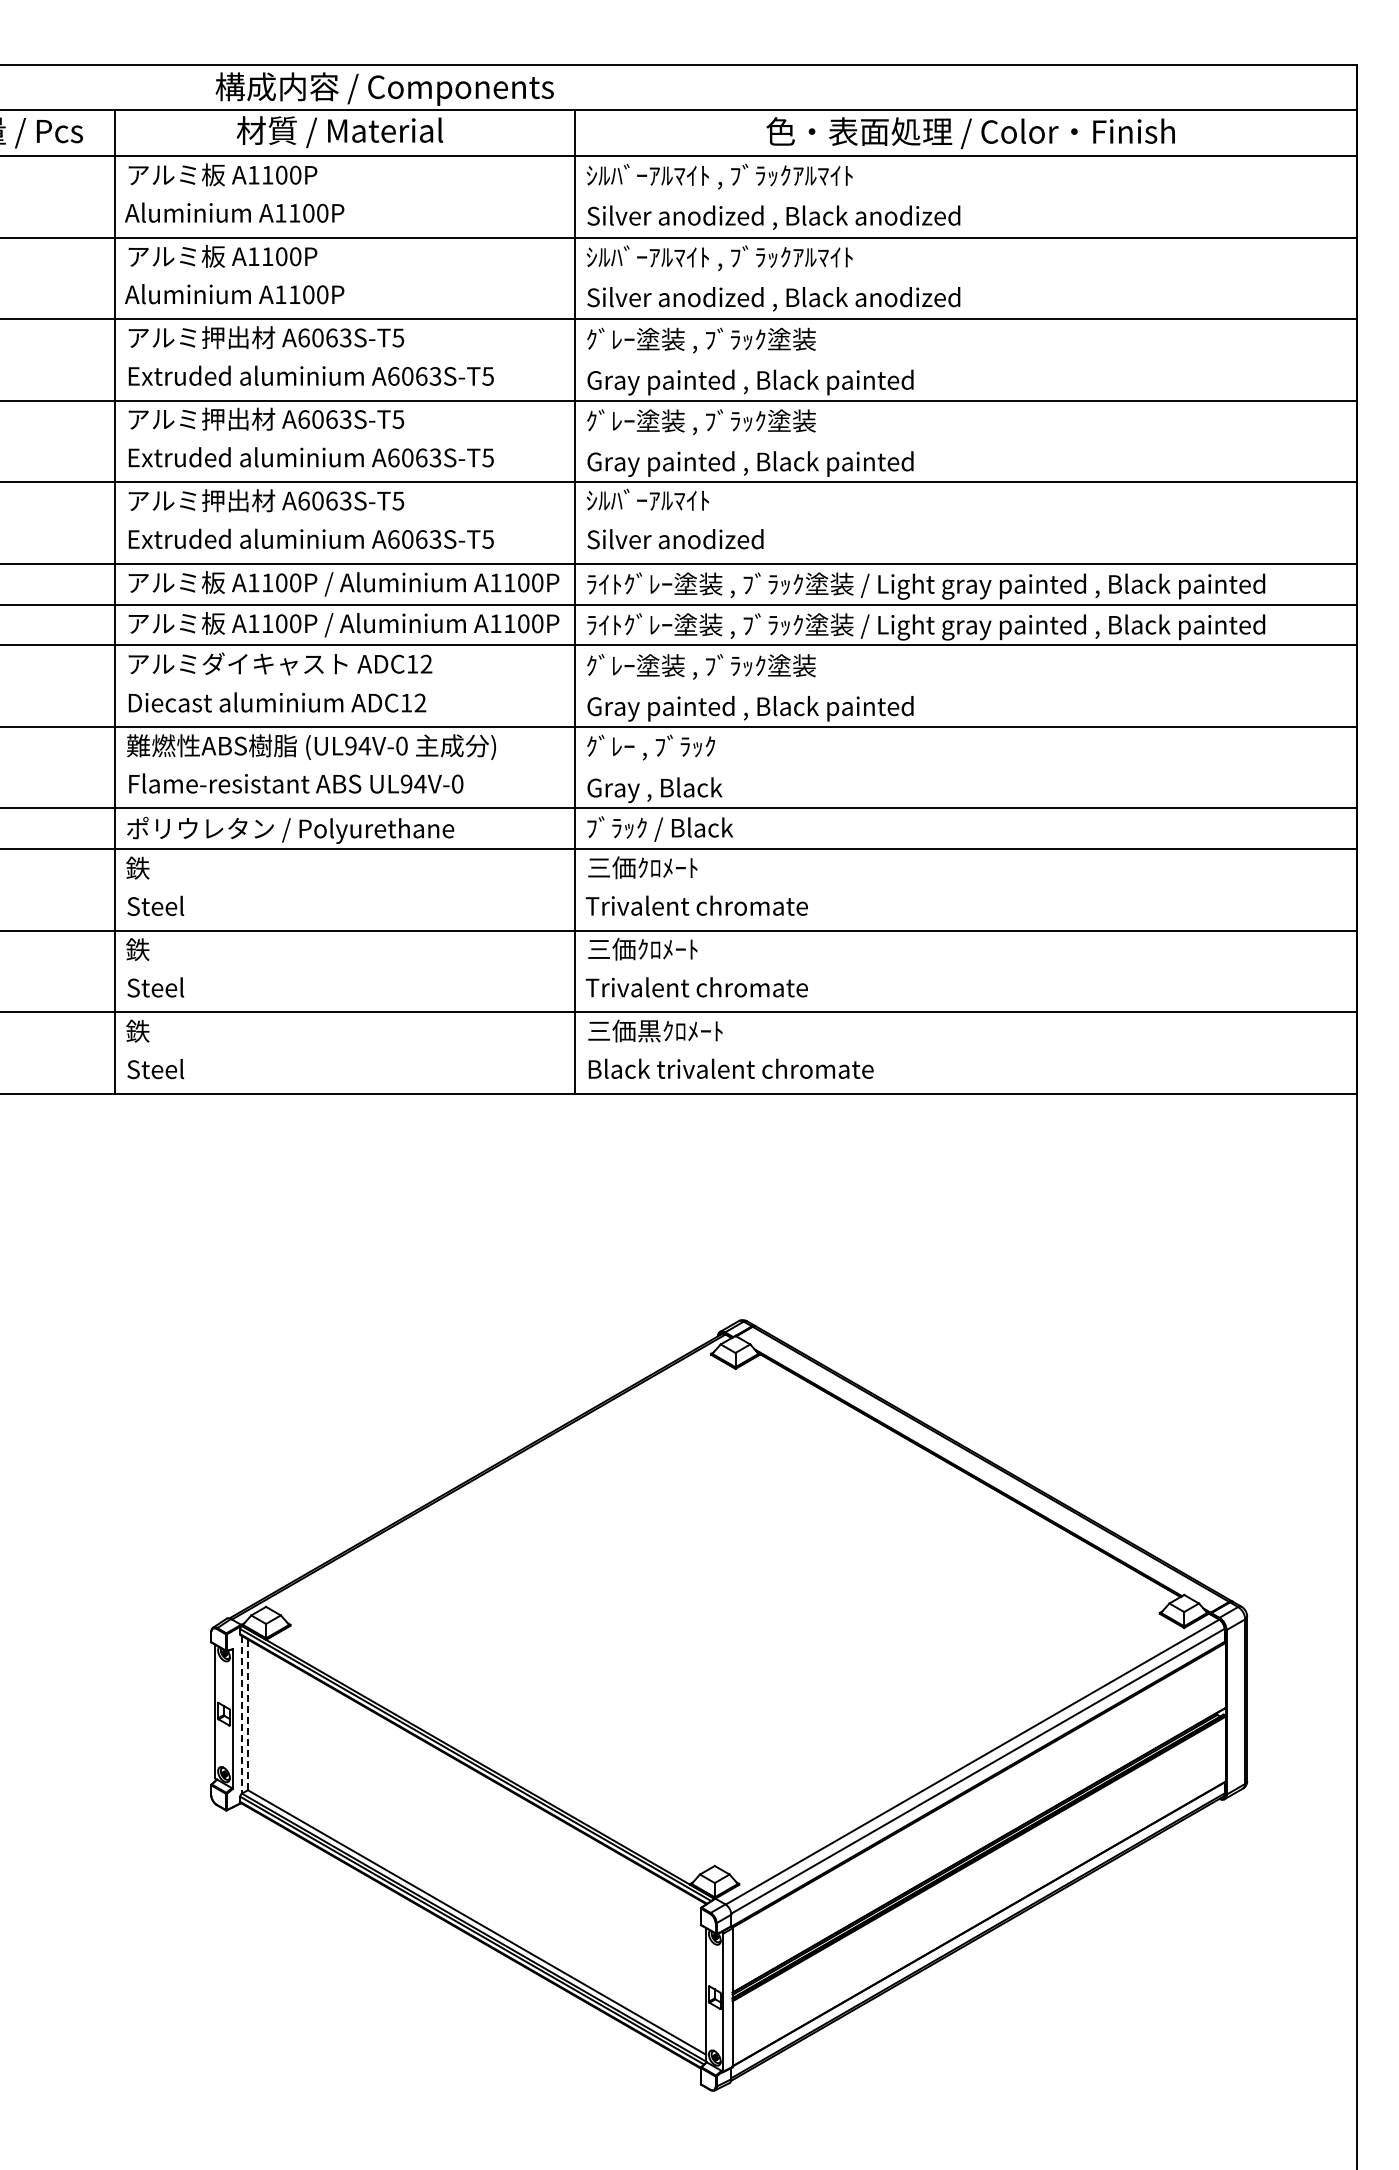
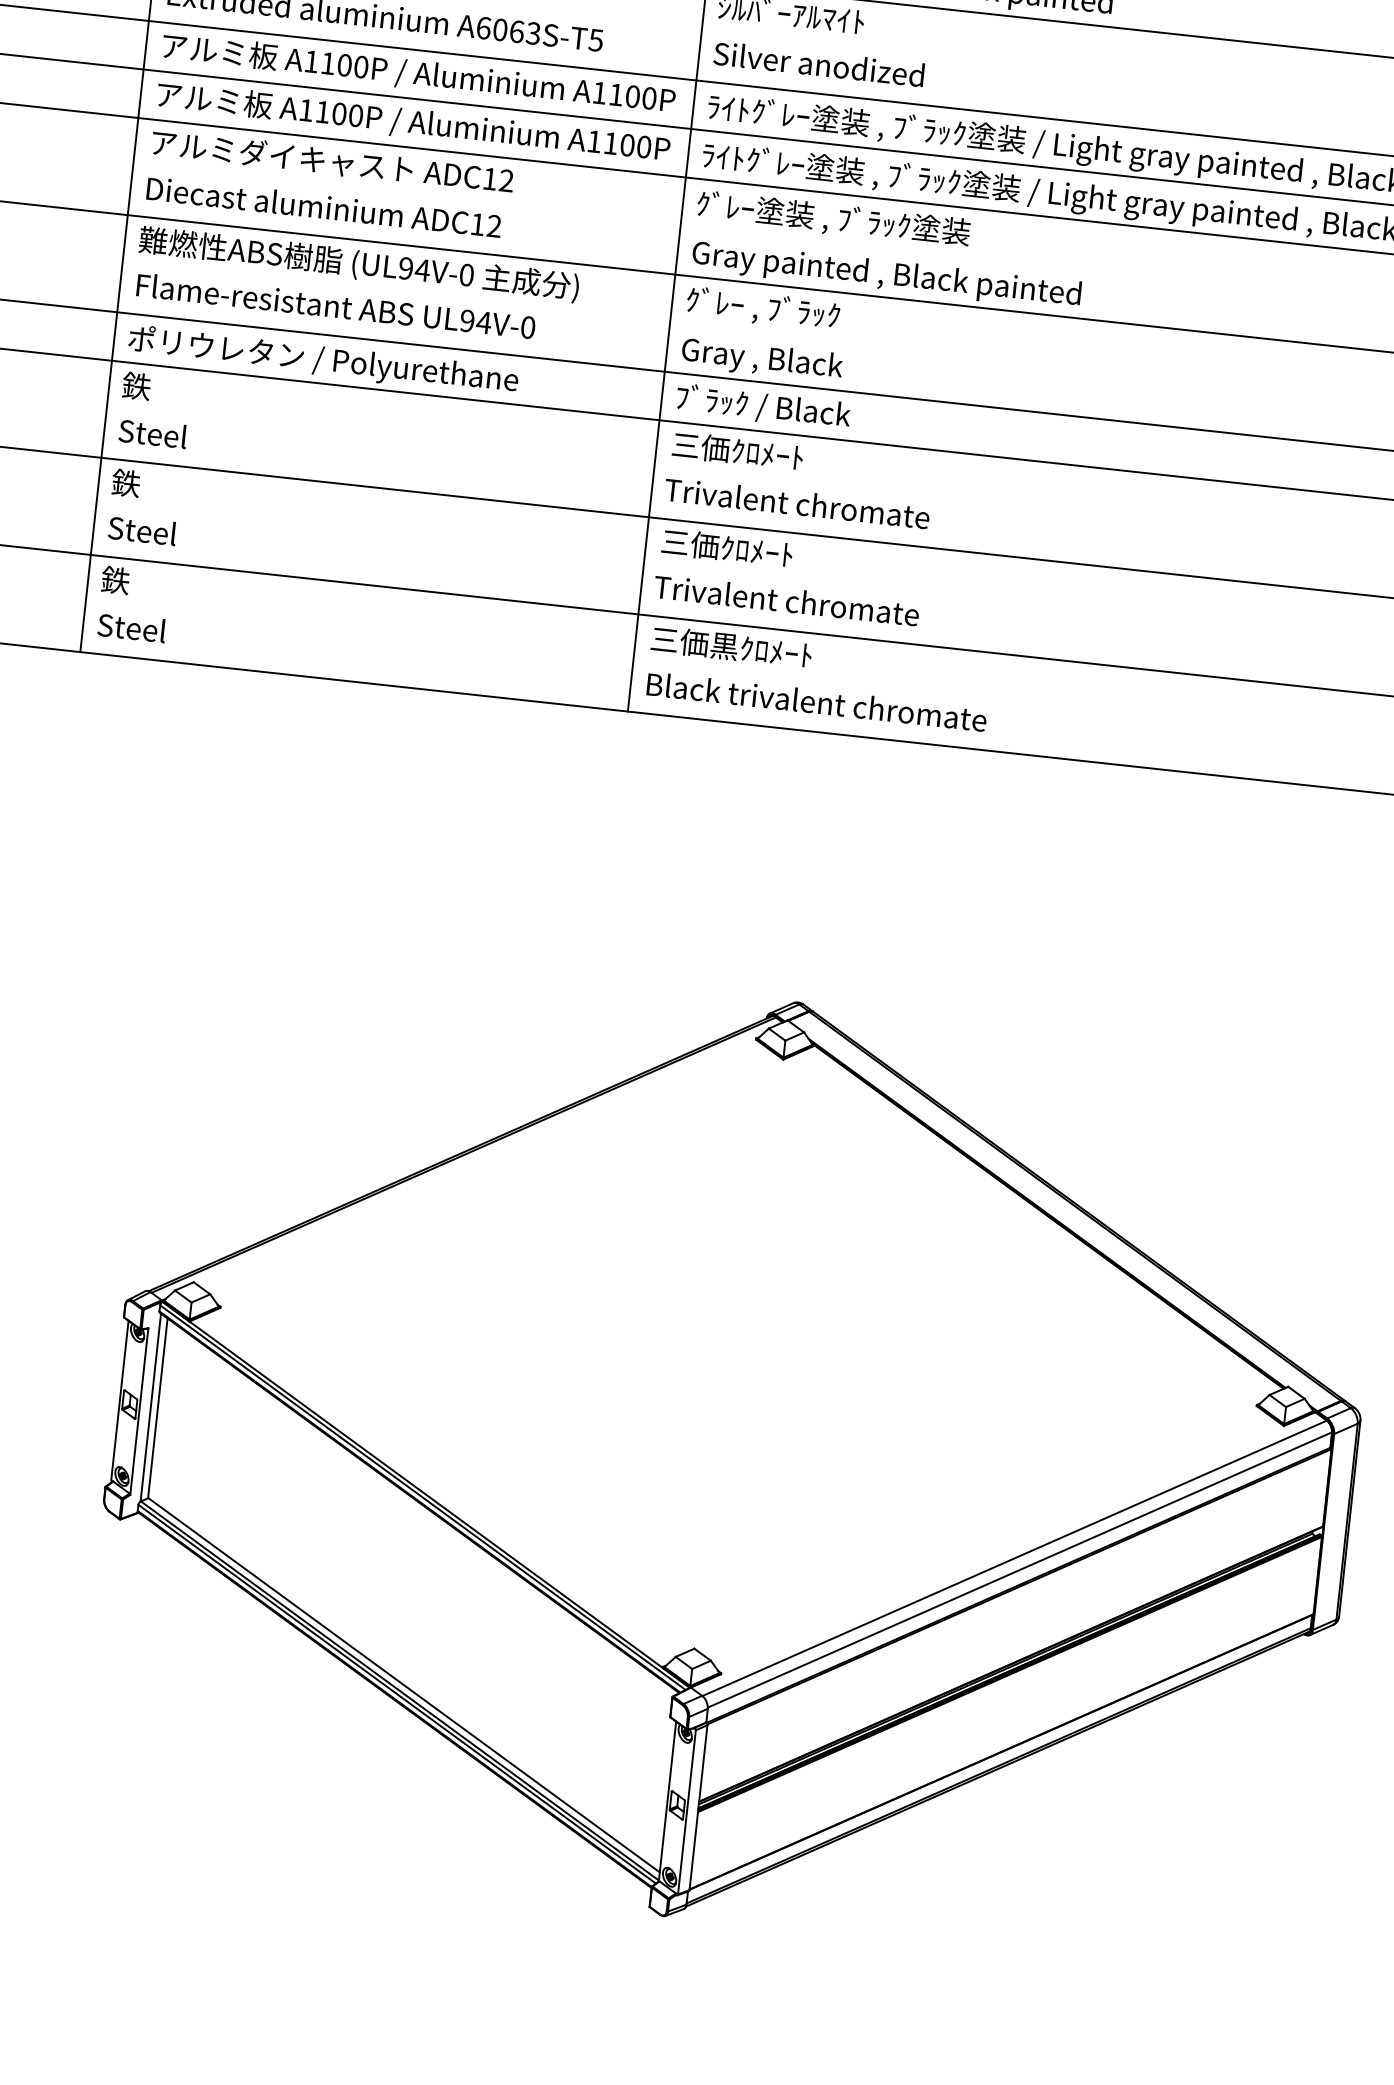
line: (241, 1714) -> (150, 1407), dashed -> solid
line: (247, 1714) -> (157, 1407), dashed -> solid

